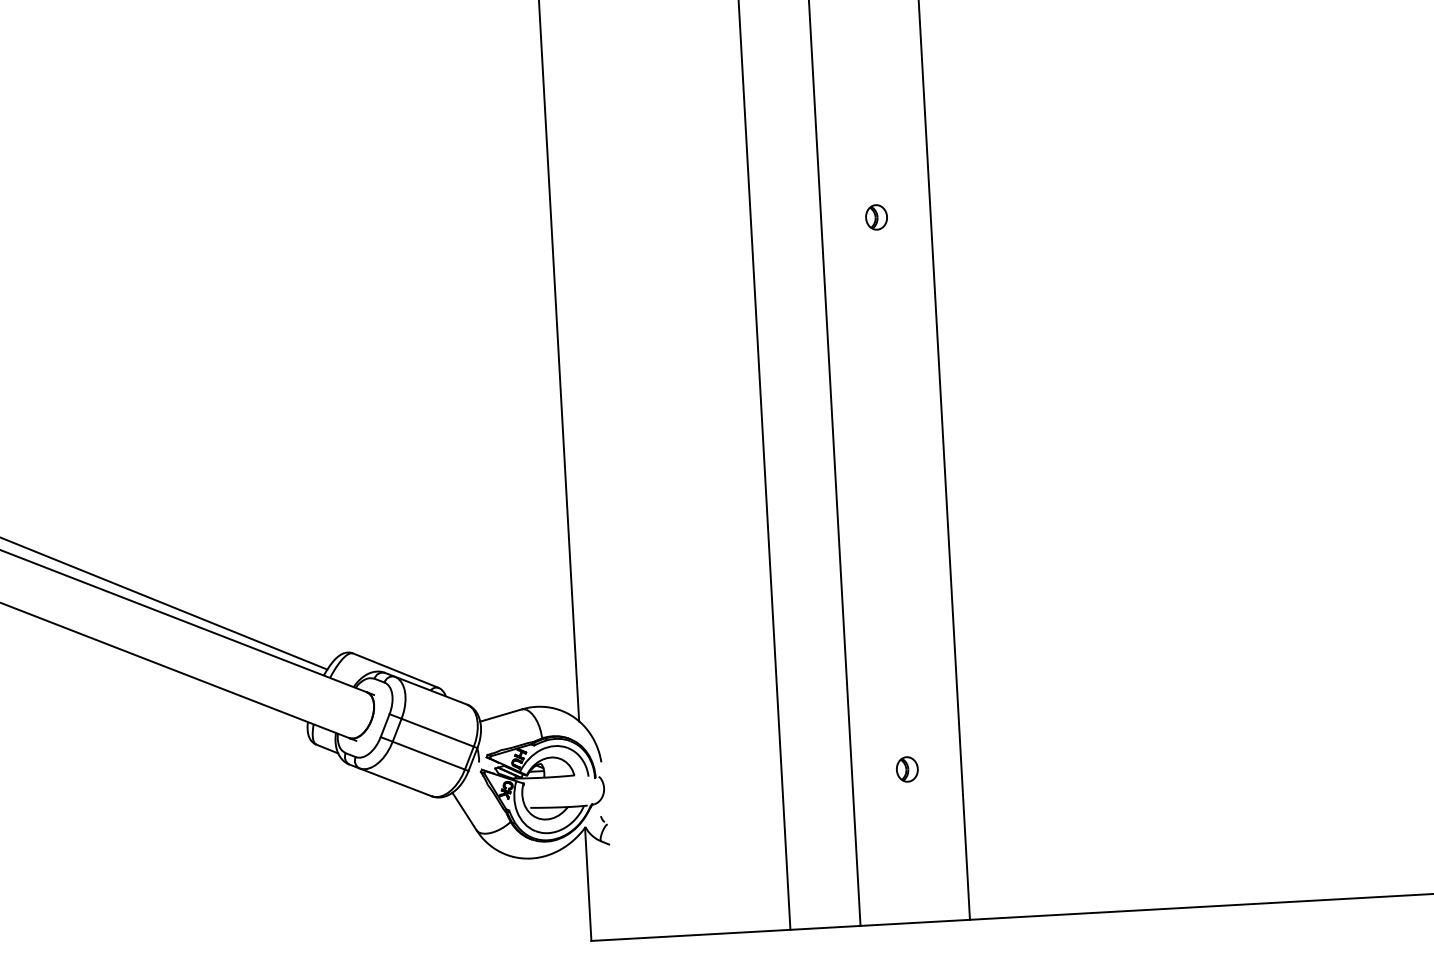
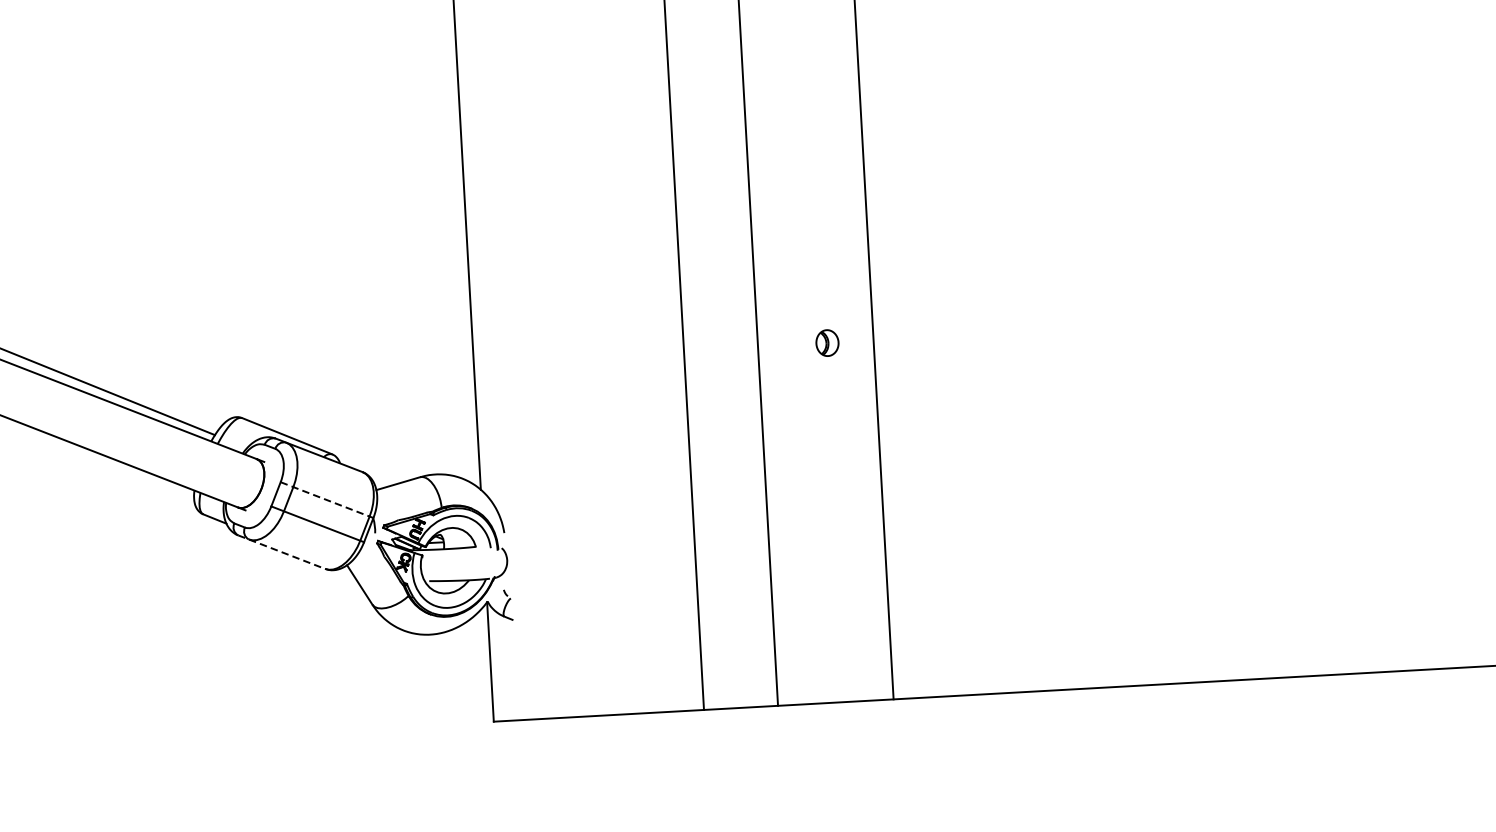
line: (433, 731) -> (327, 500), solid -> dashed
part: (907, 769) -> (827, 343), moved
line: (391, 780) -> (282, 552), solid -> dashed

